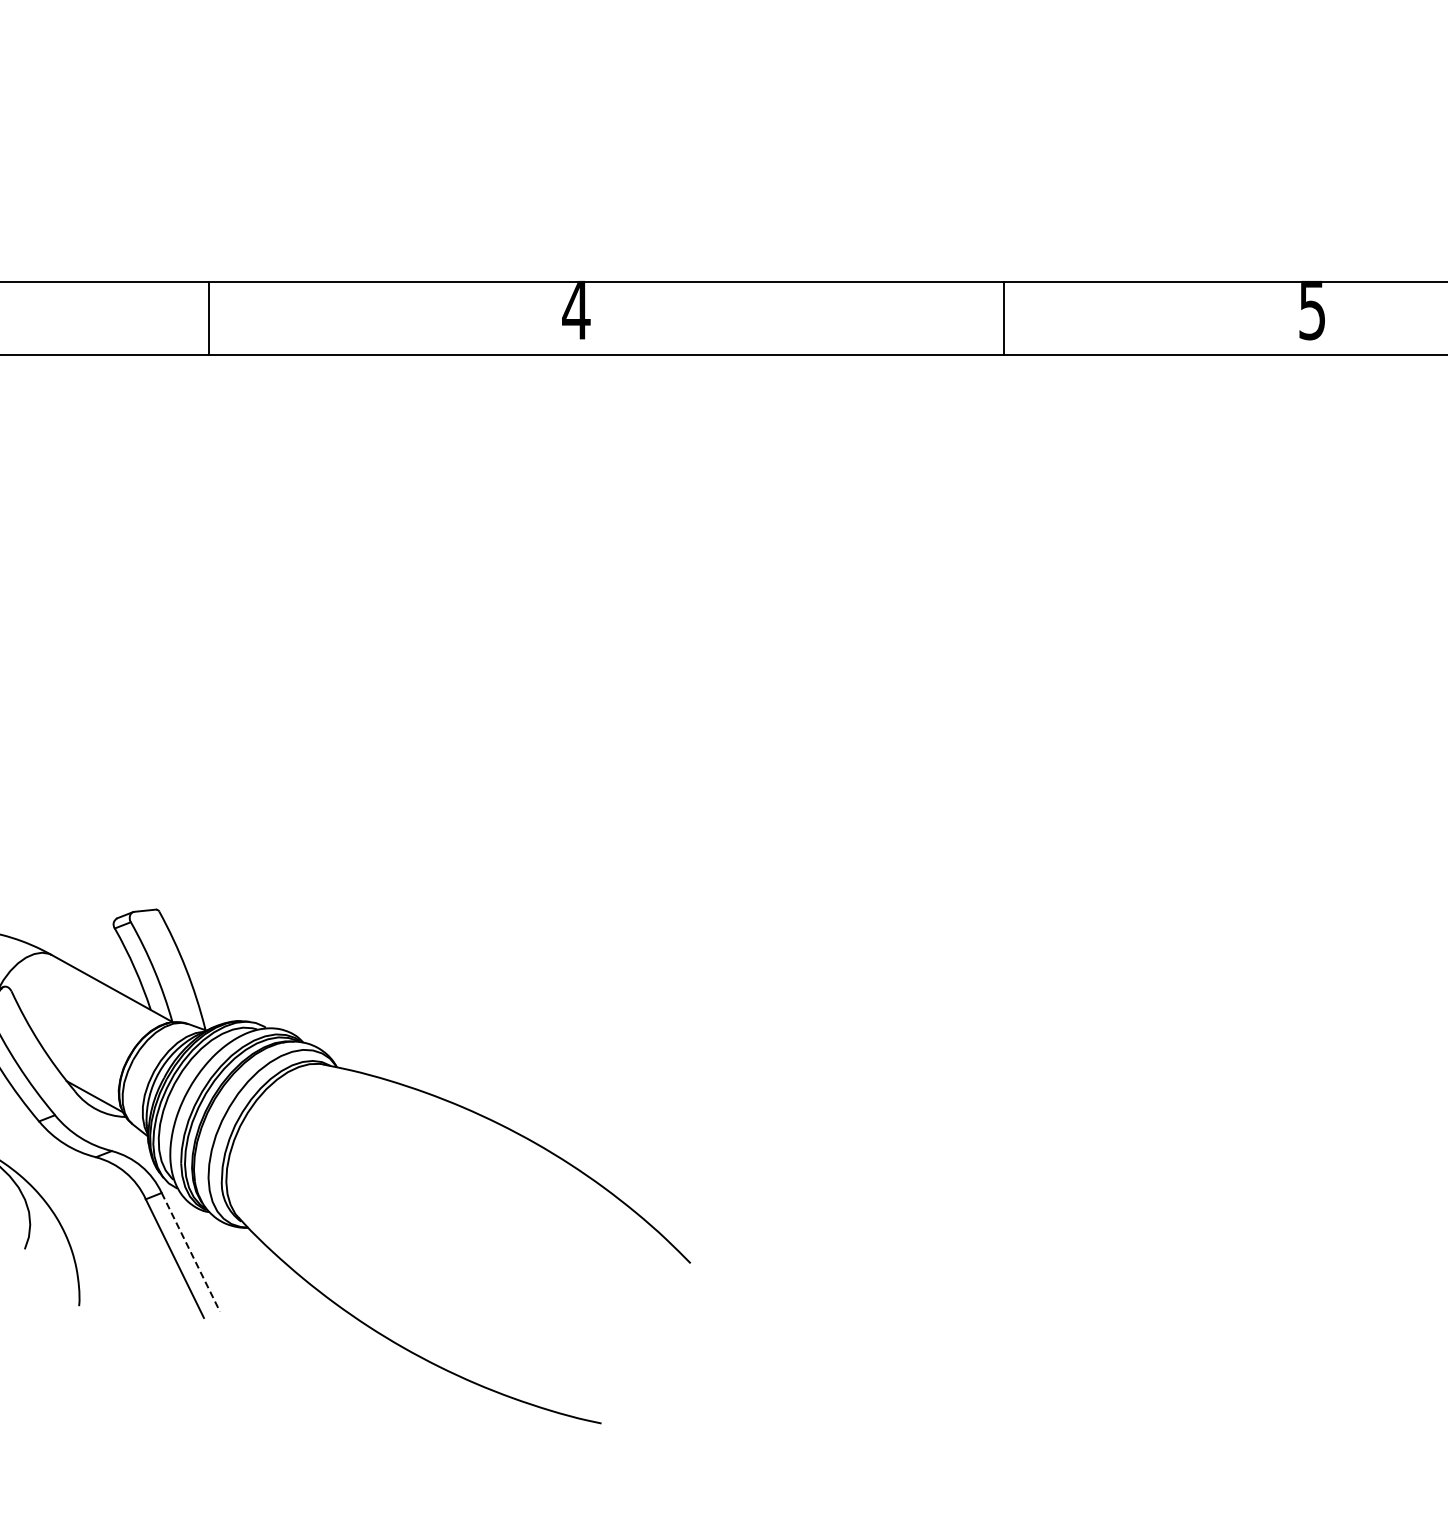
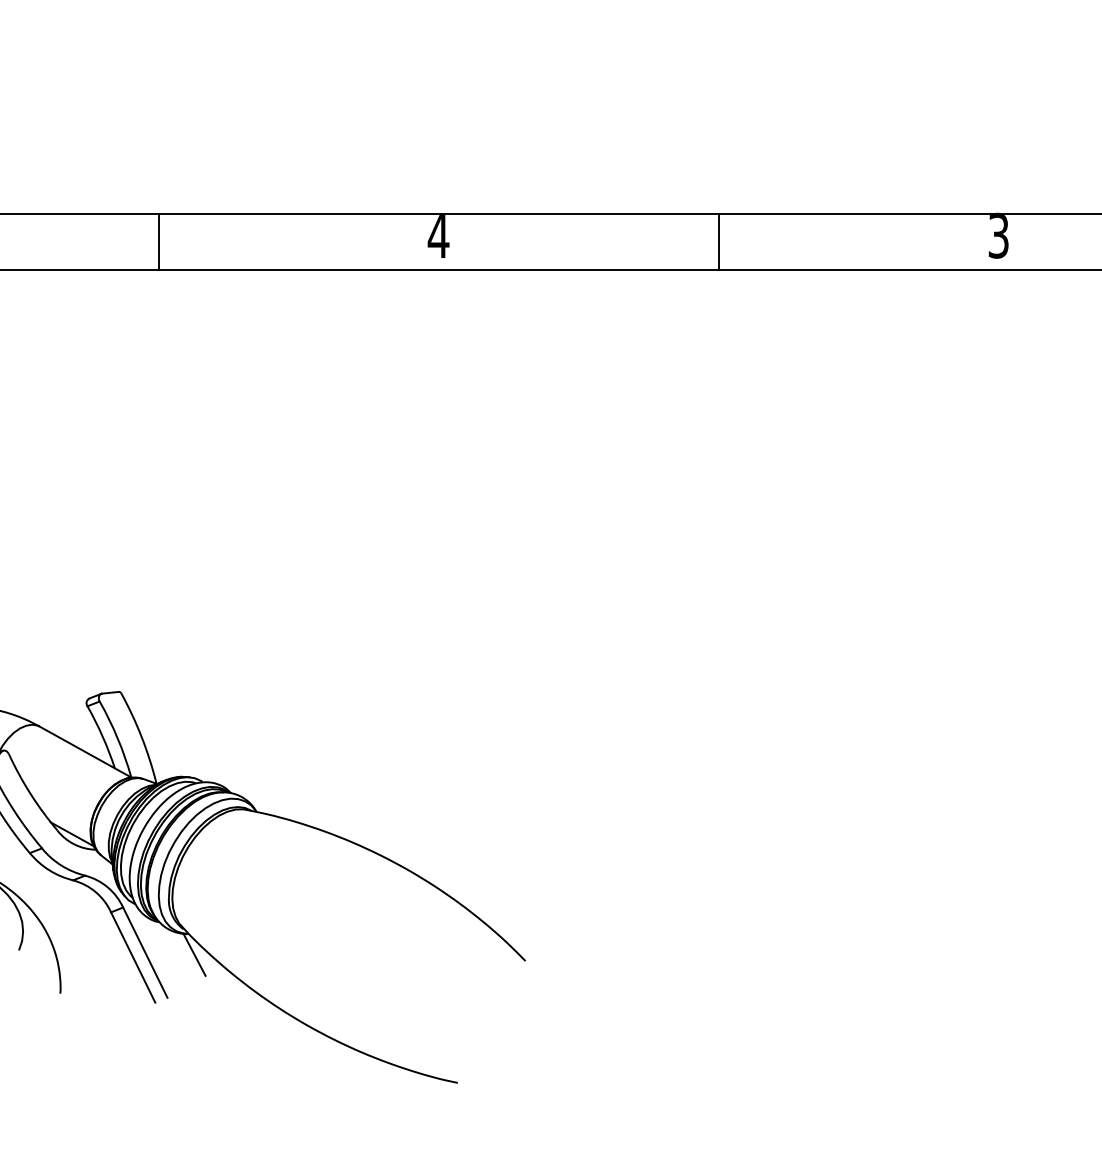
text: (1312, 309) -> (998, 235), 5 -> 3
line: (1004, 318) -> (719, 242), moved
line: (191, 1252) -> (145, 952), dashed -> solid
line: (255, 1254) -> (194, 954), added

